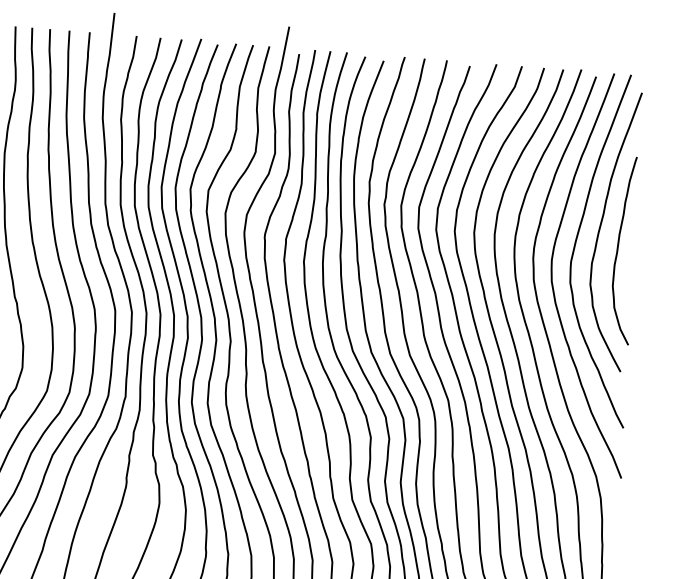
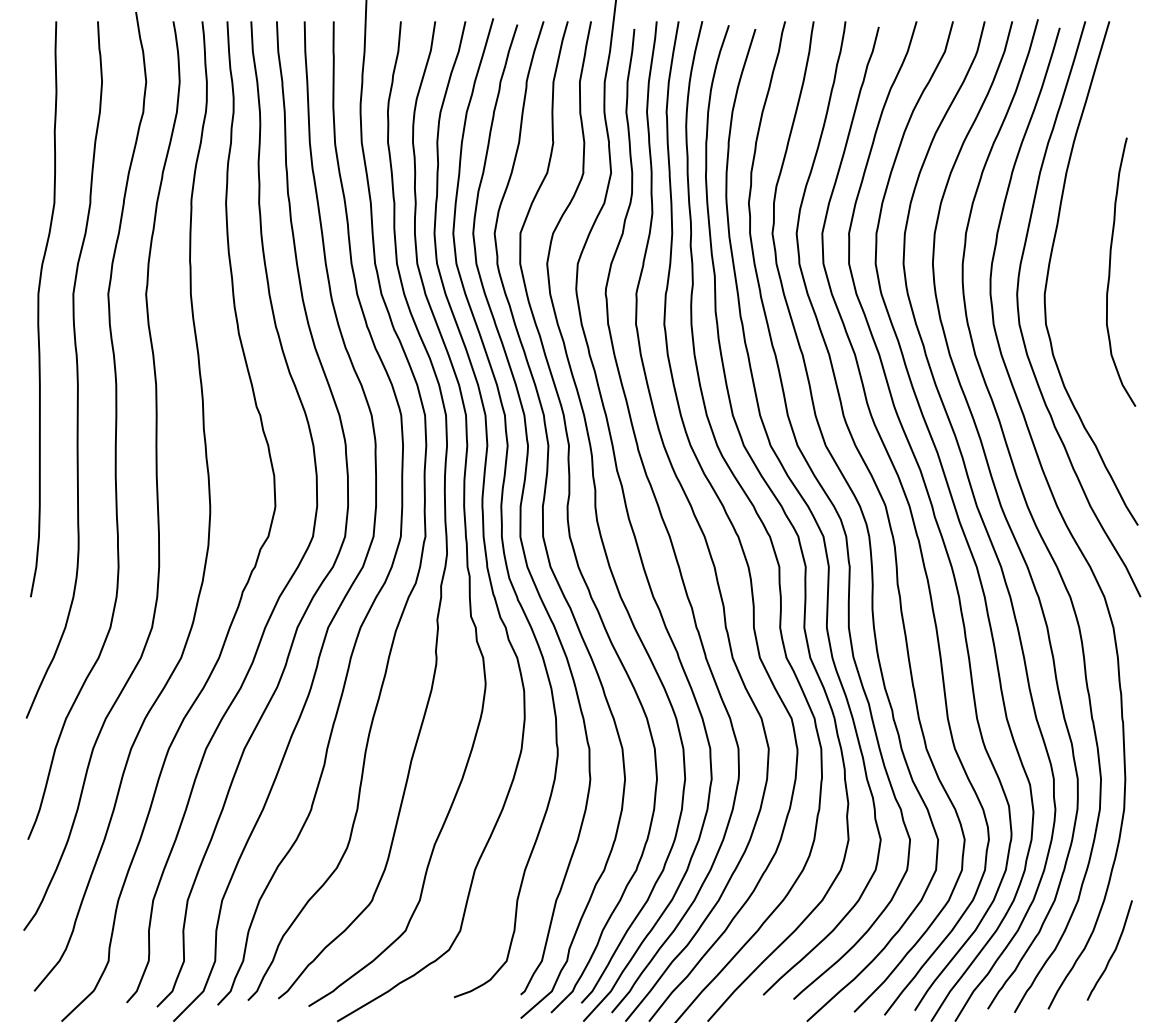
curve: (601, 227) -> (1083, 241), removed

